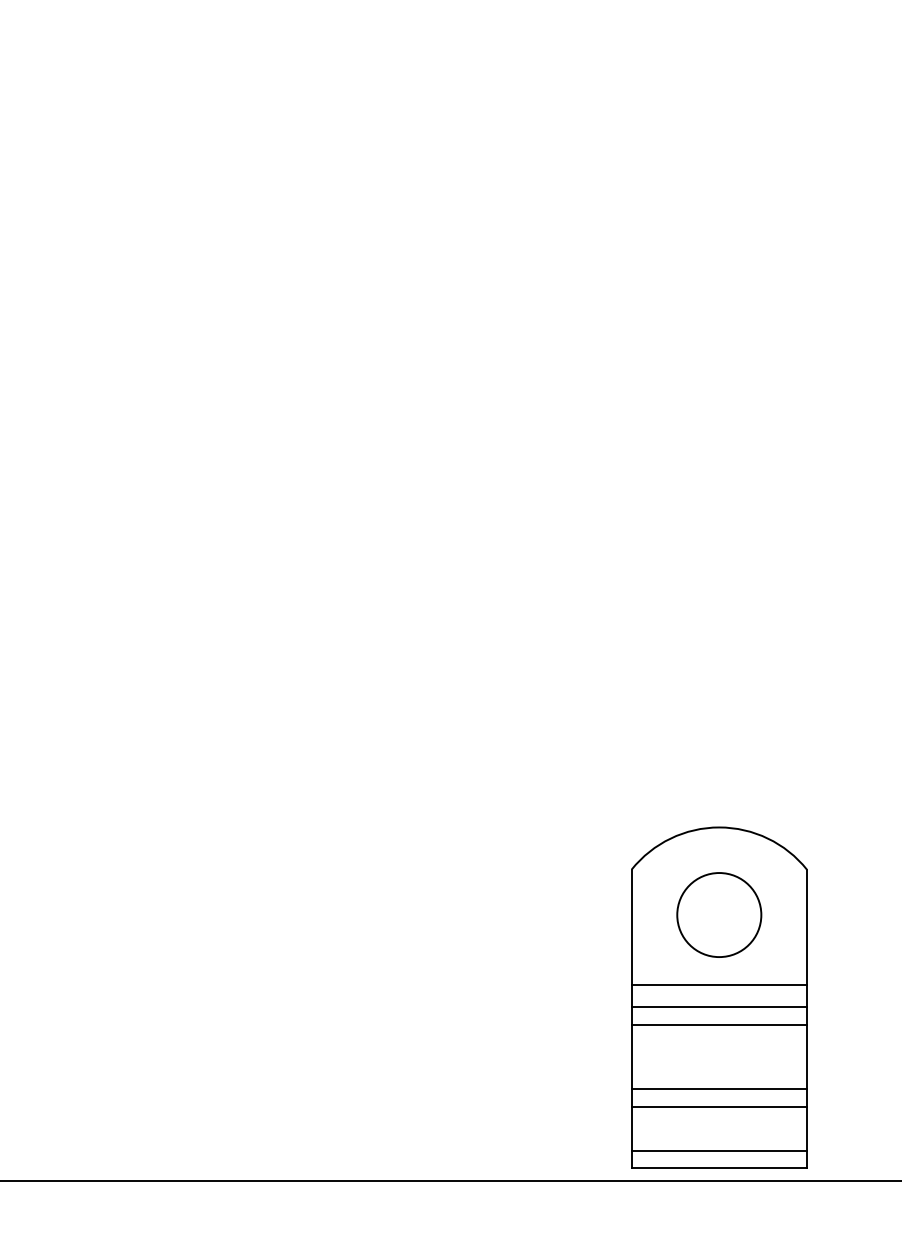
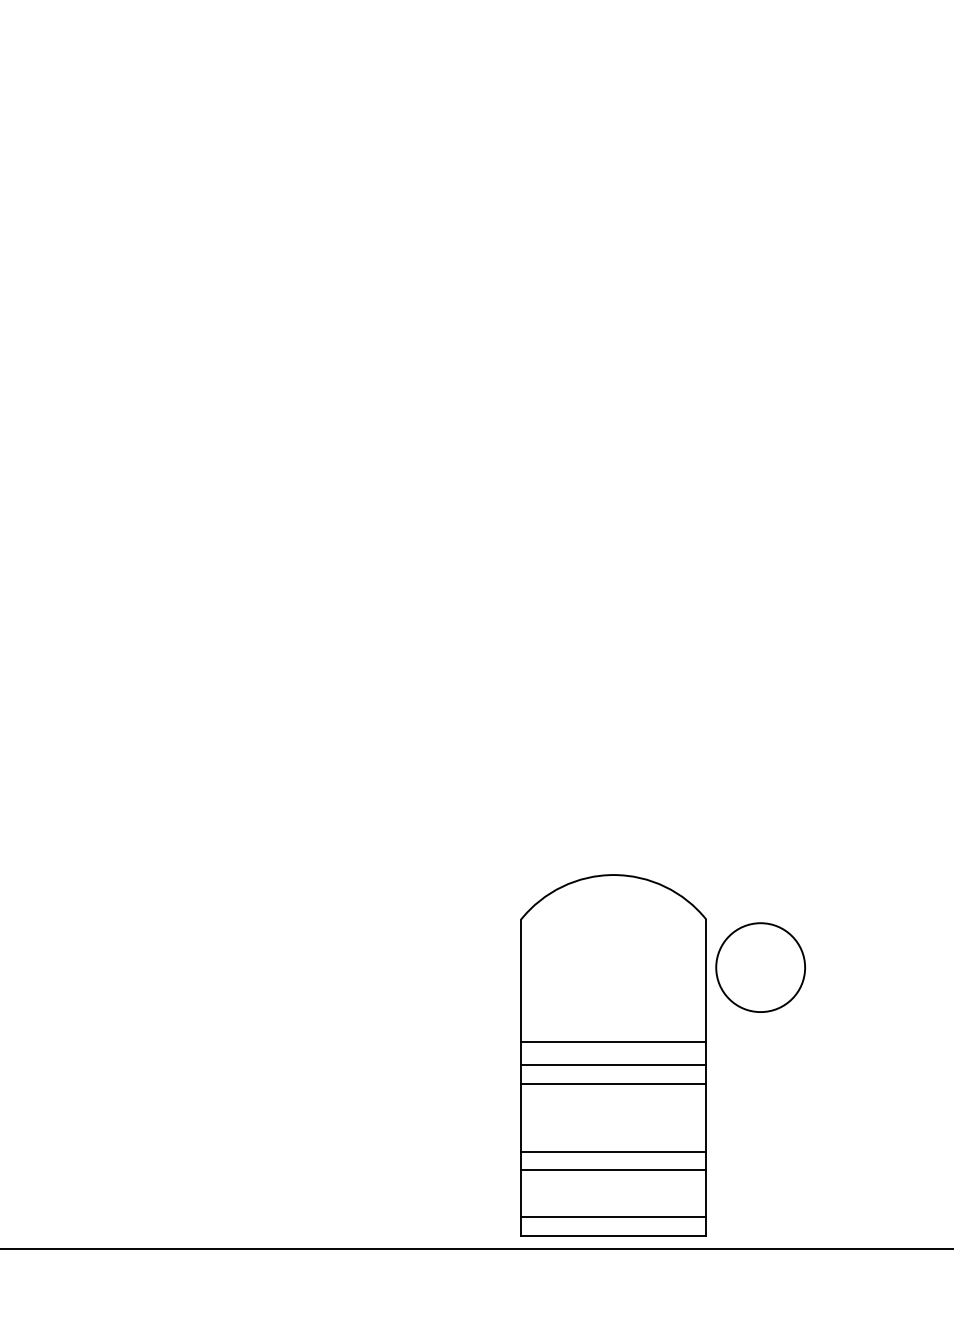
part: (719, 997) -> (613, 1054), moved

